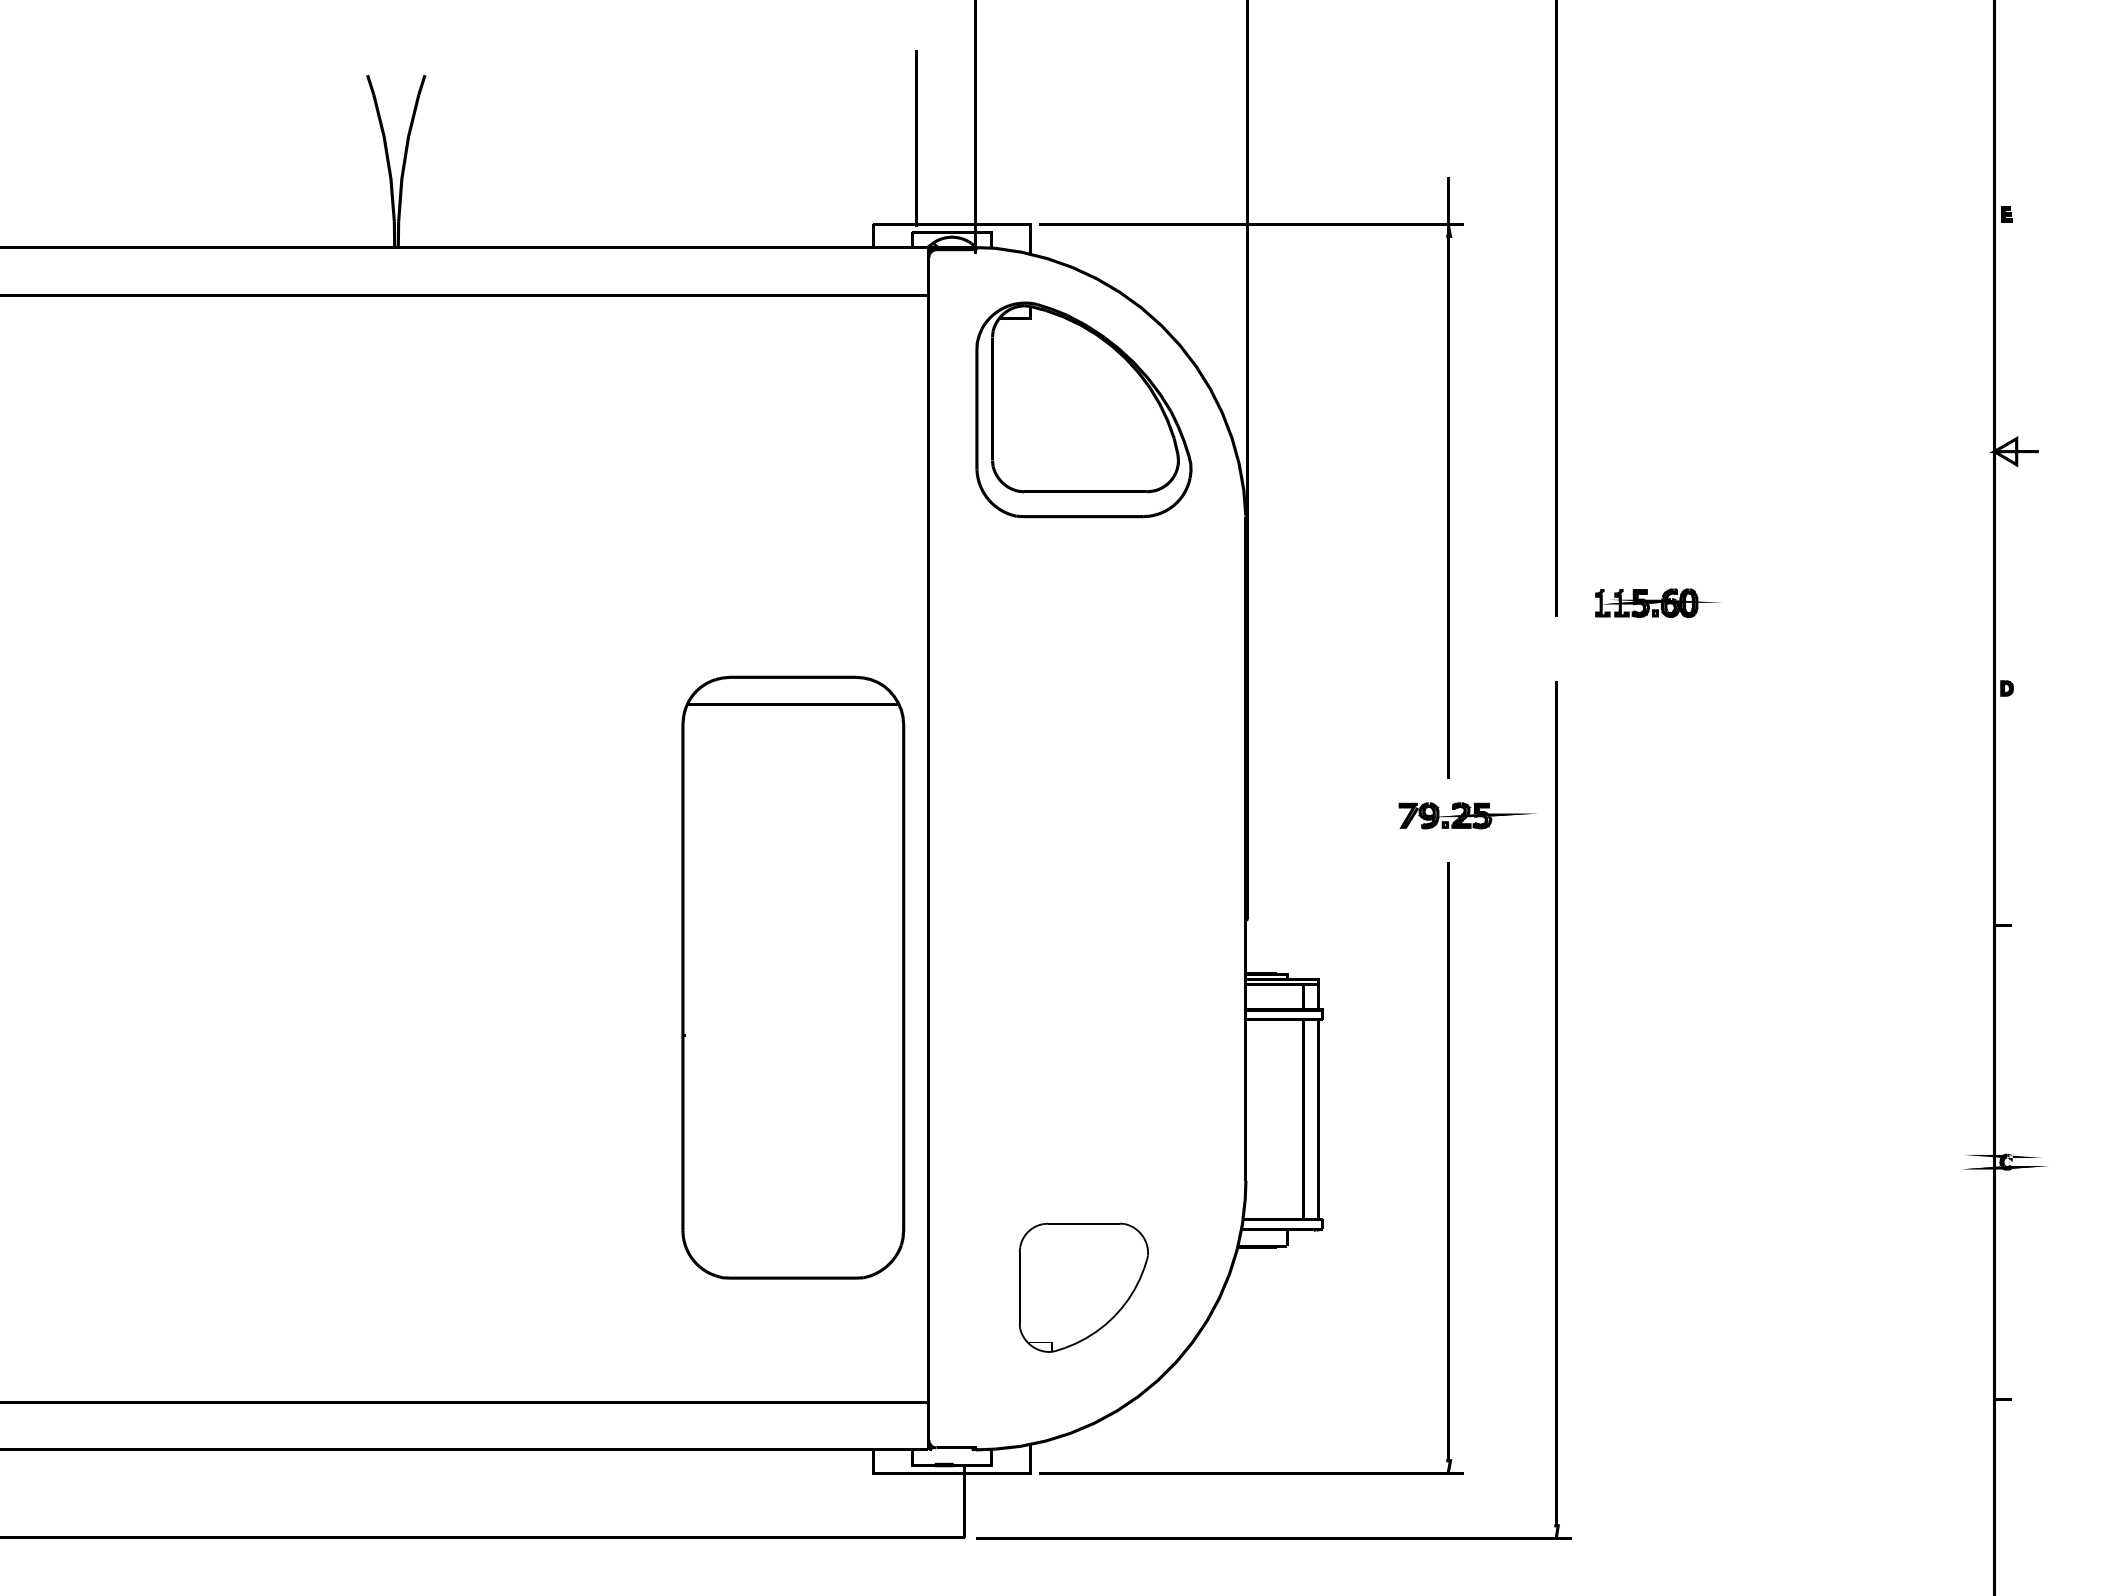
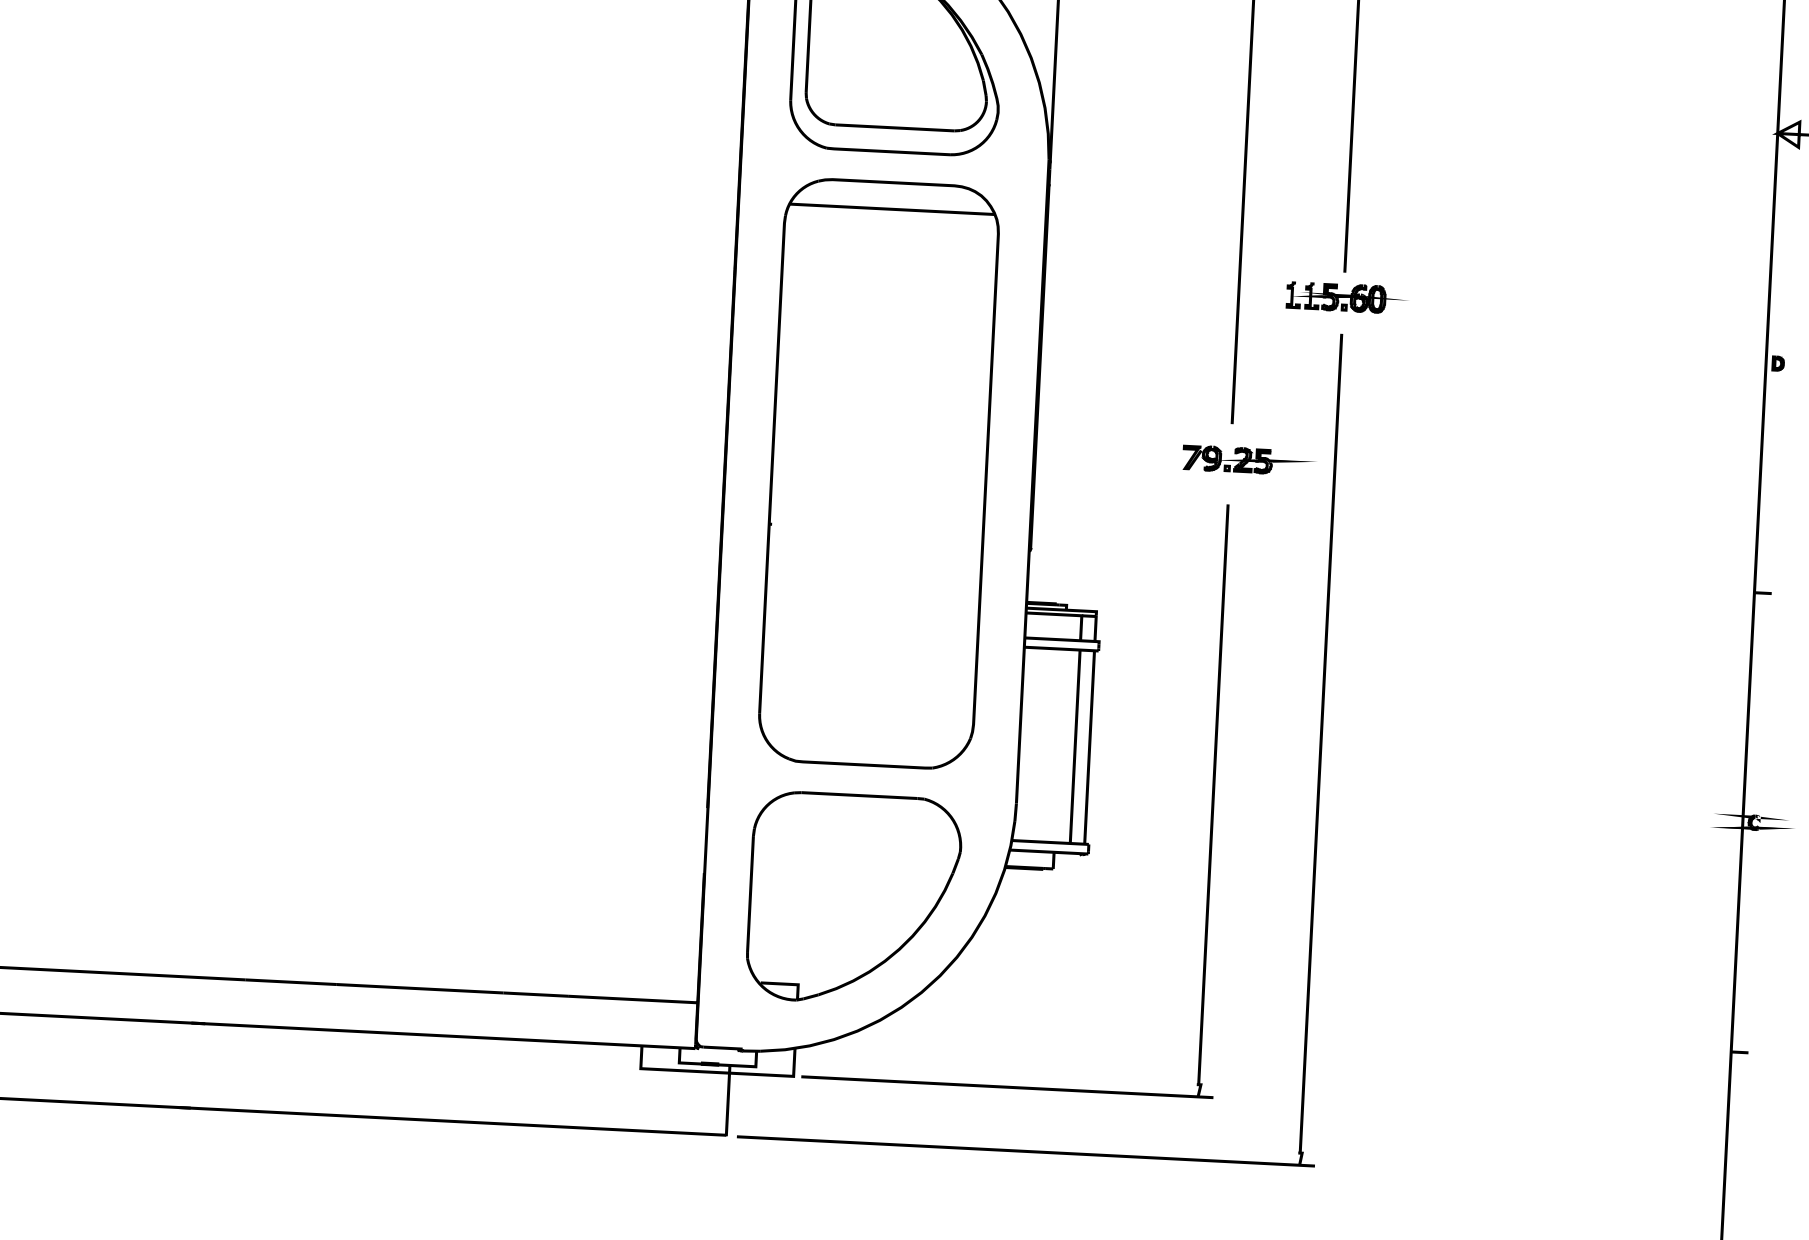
part: (1657, 602) -> (1346, 297), moved
part: (793, 977) -> (879, 473), moved
part: (1083, 1287) -> (853, 898), size x1.67

